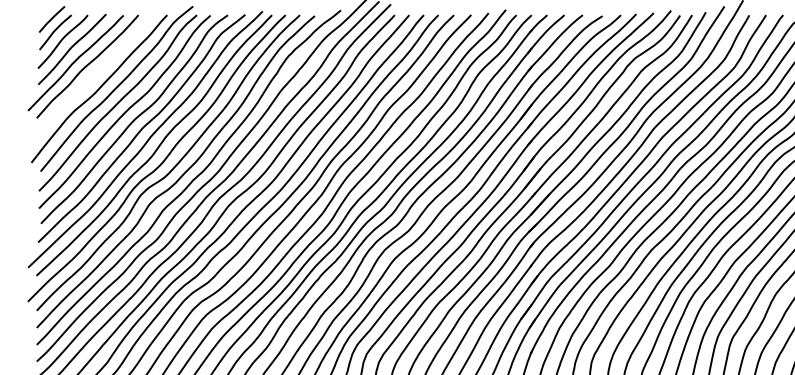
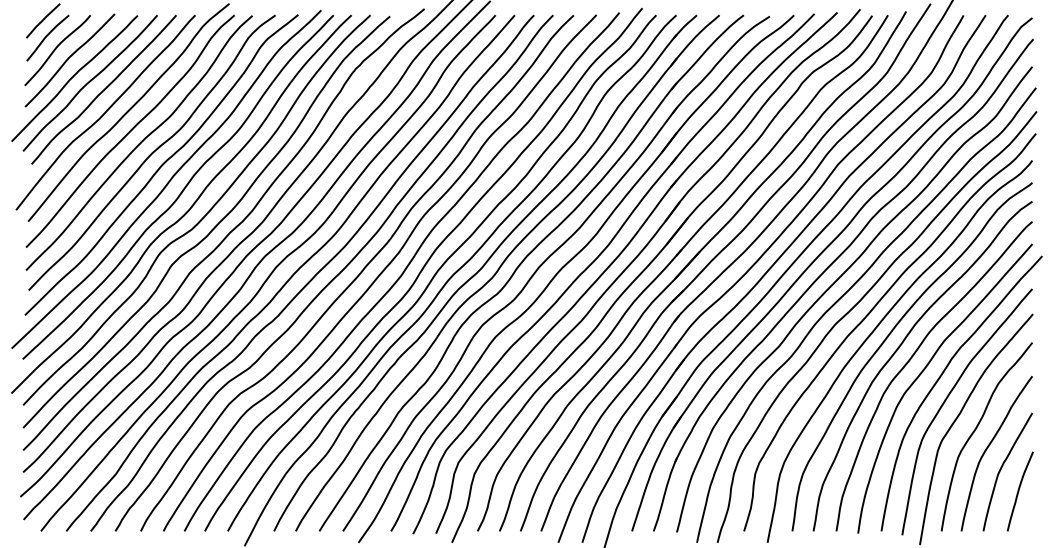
curve: (97, 71) -> (103, 89), added

